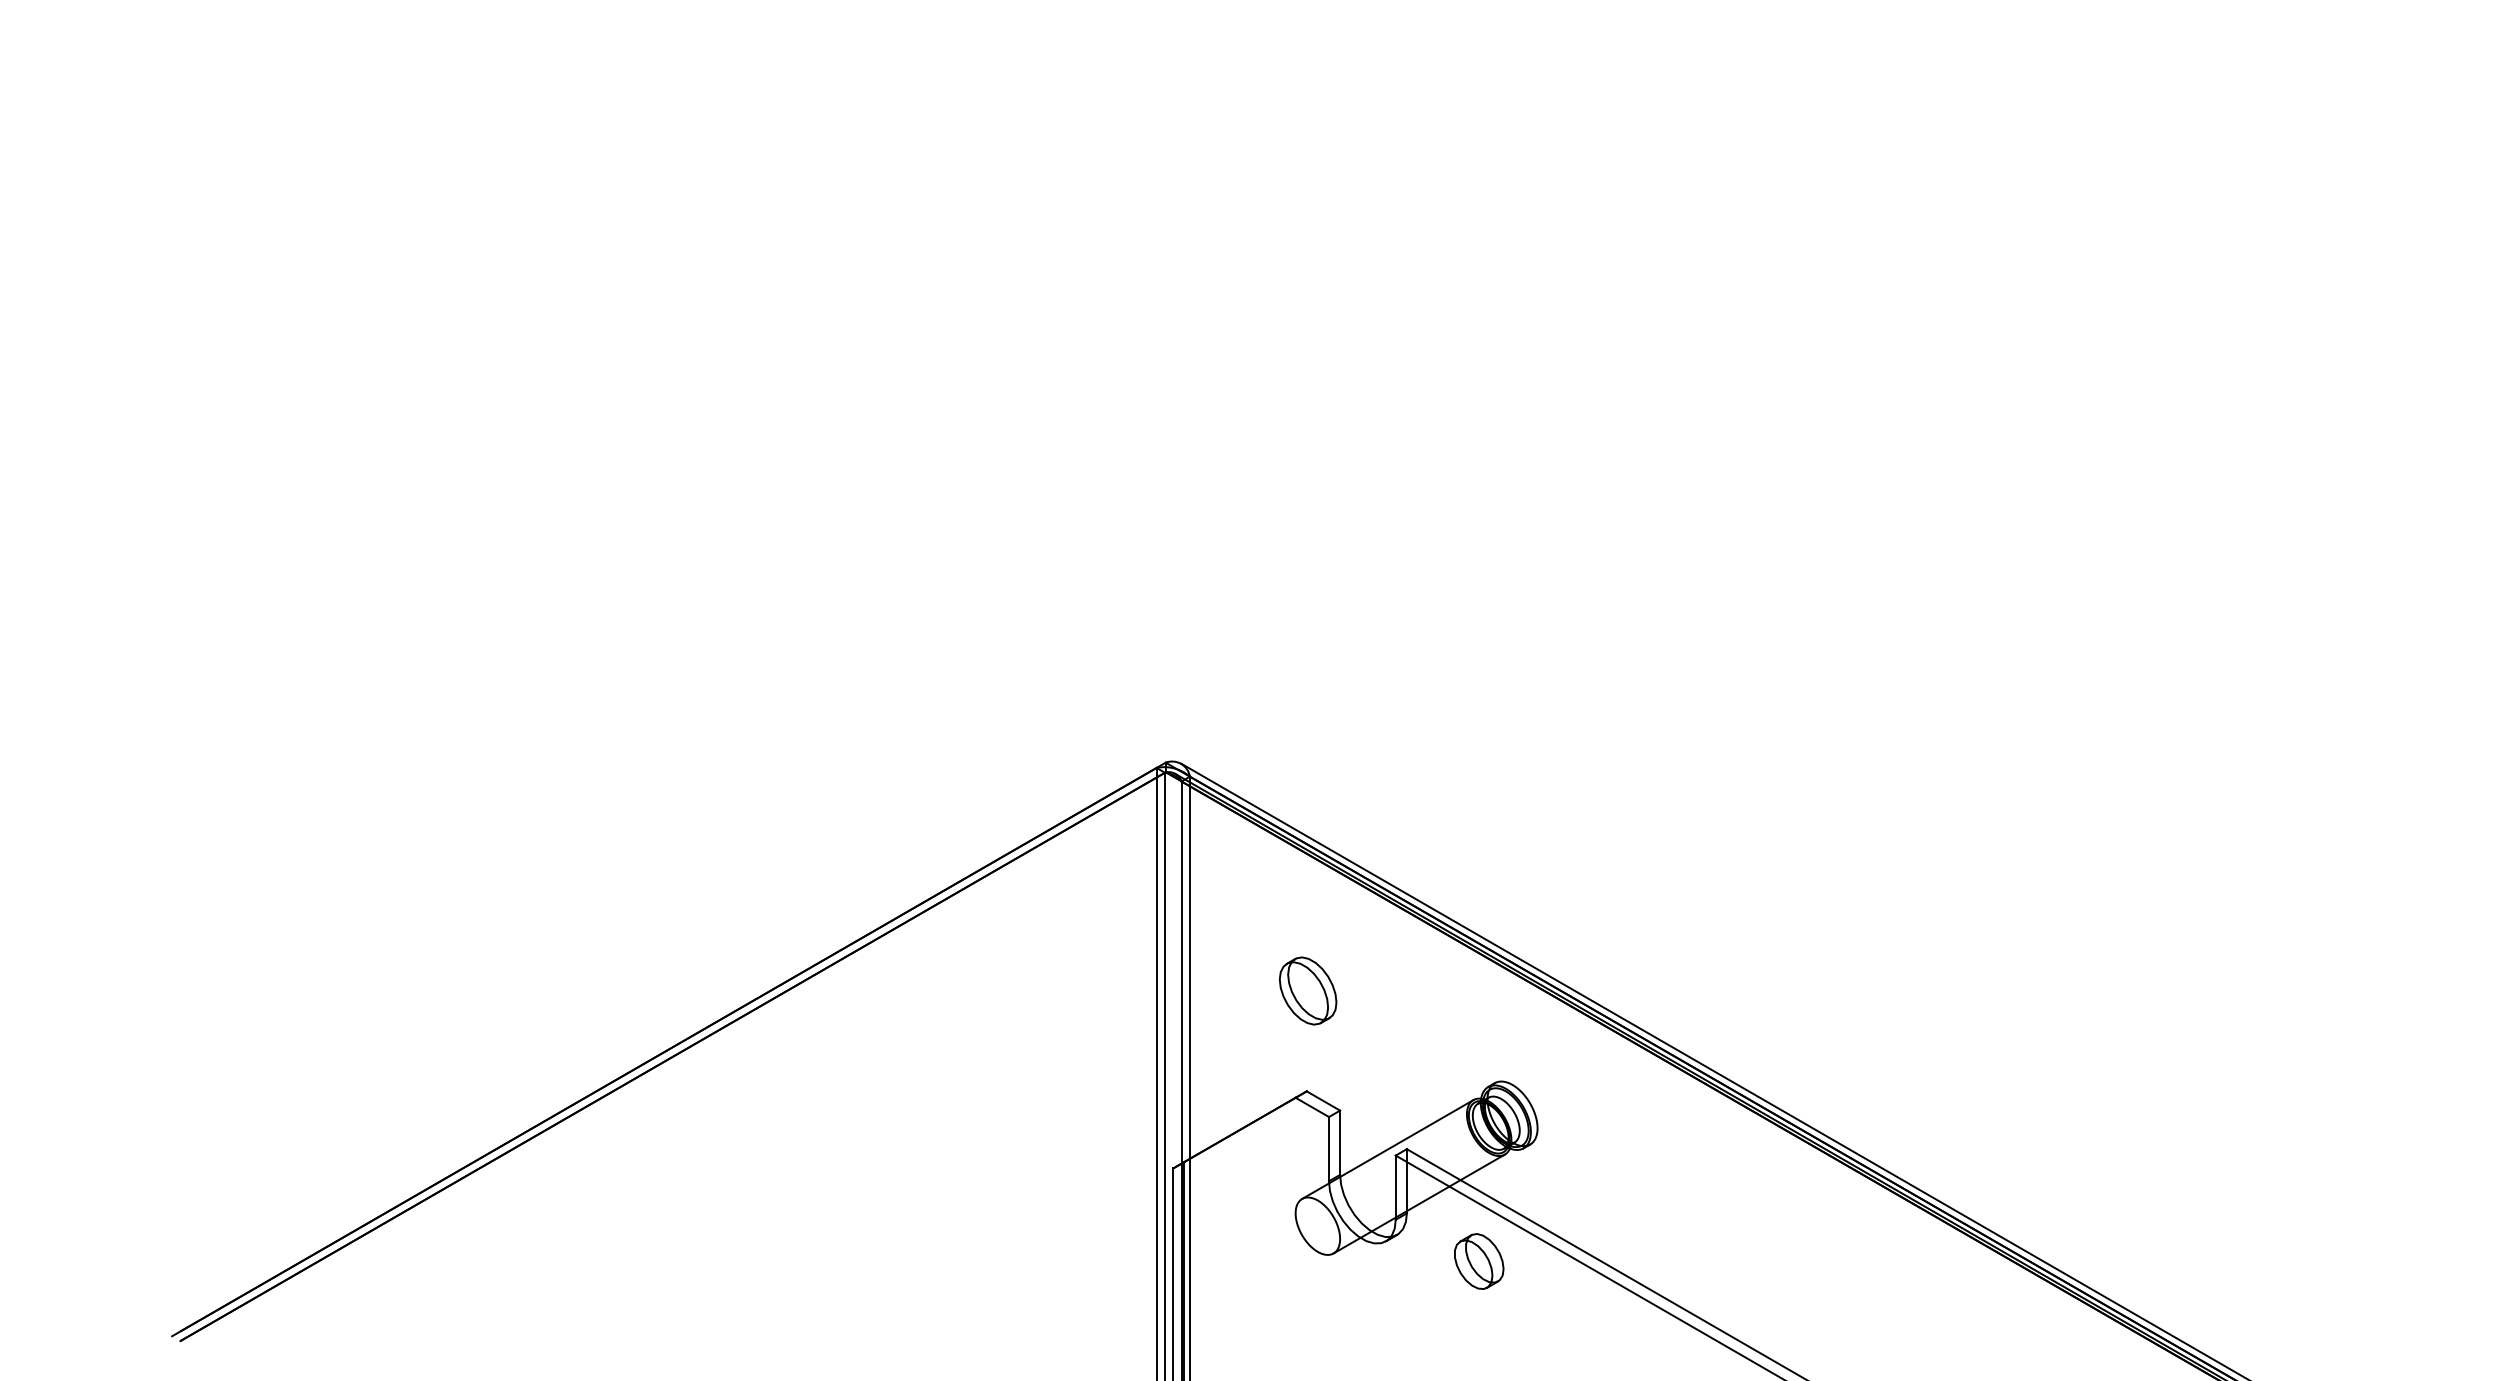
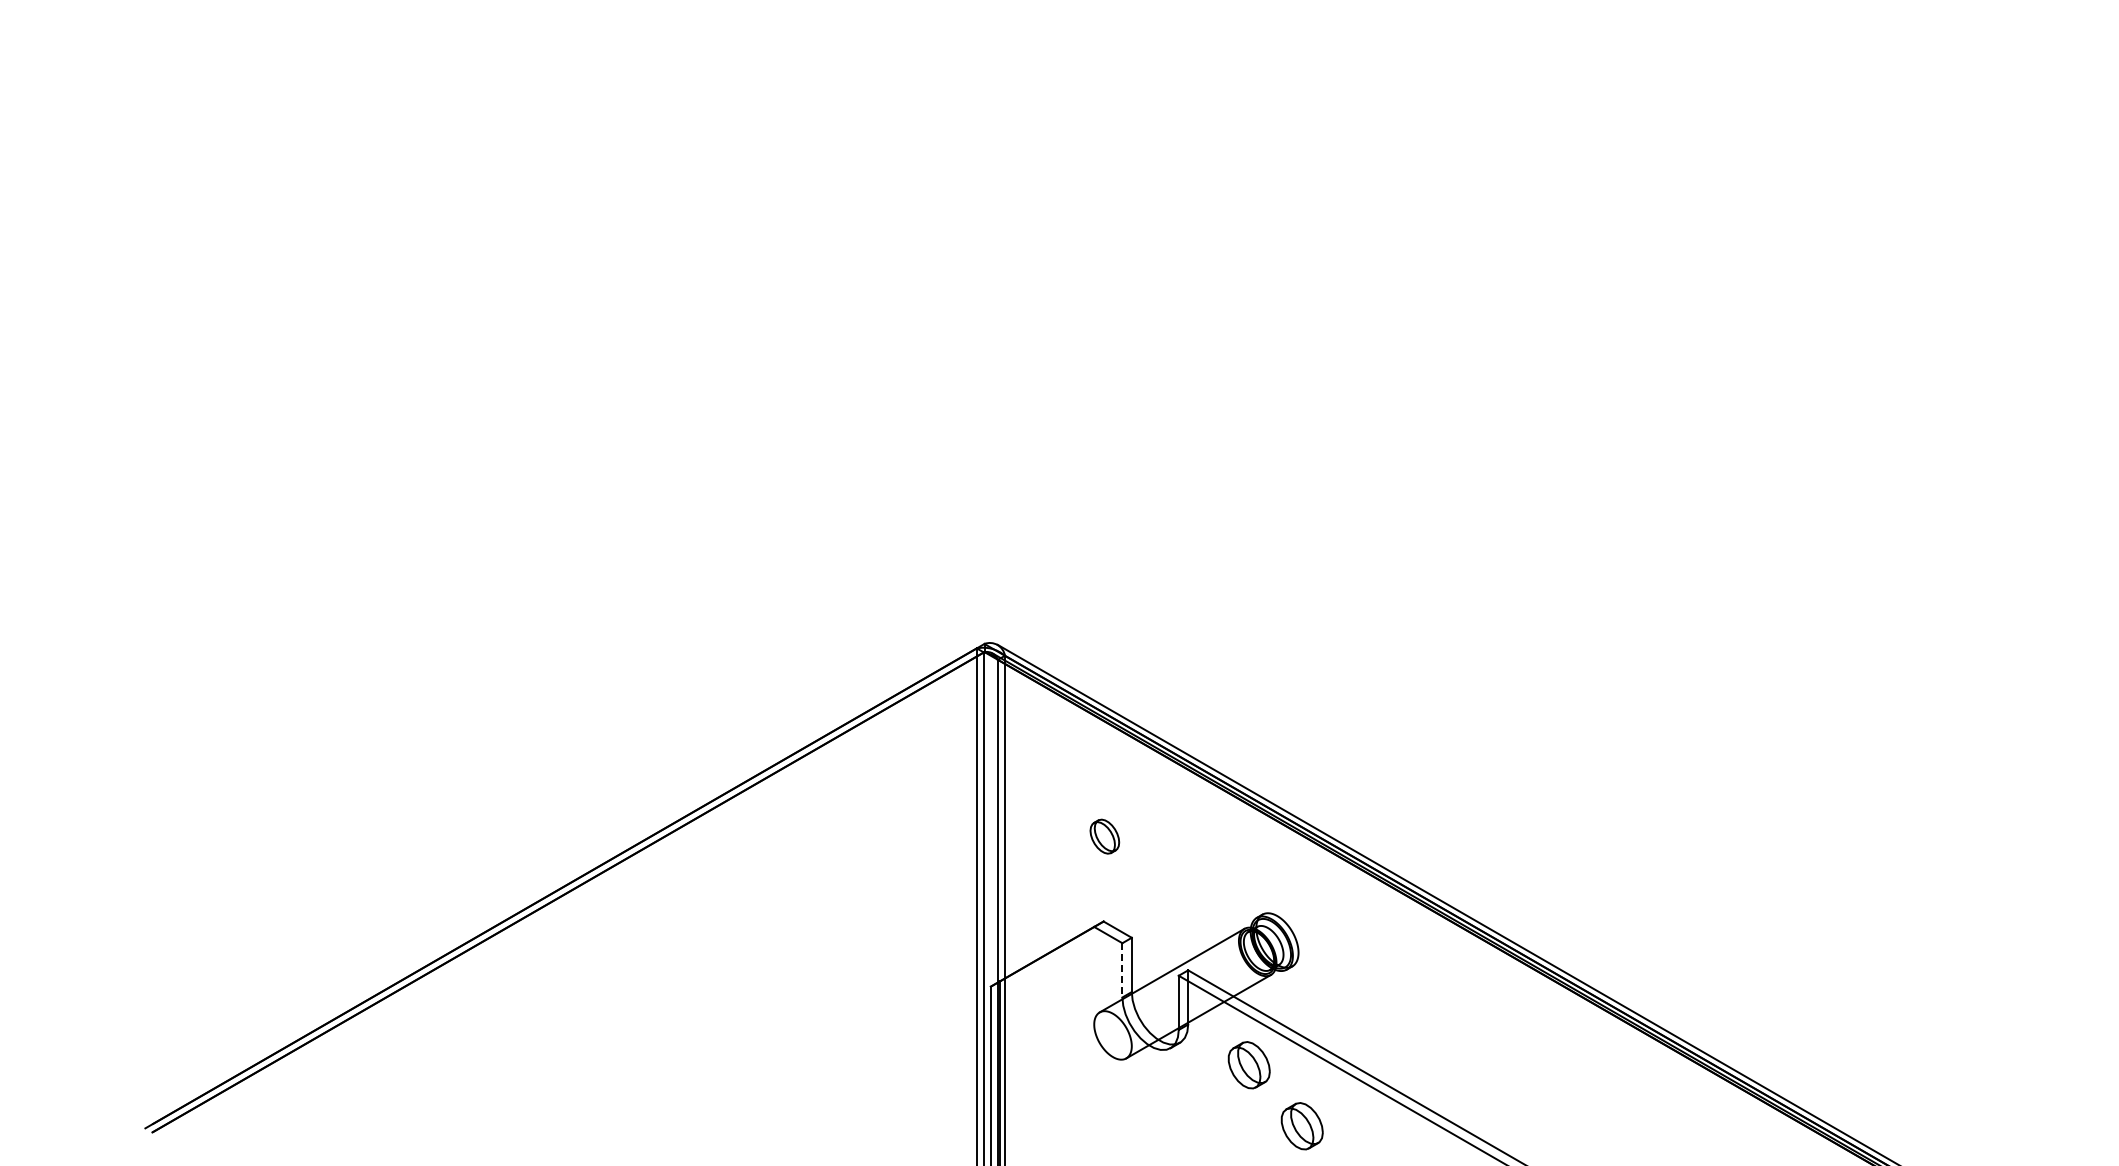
part: (1307, 990) -> (1104, 836), size x0.6
line: (1329, 1149) -> (1122, 970), solid -> dashed
part: (1541, 1334) -> (1301, 1126), added

